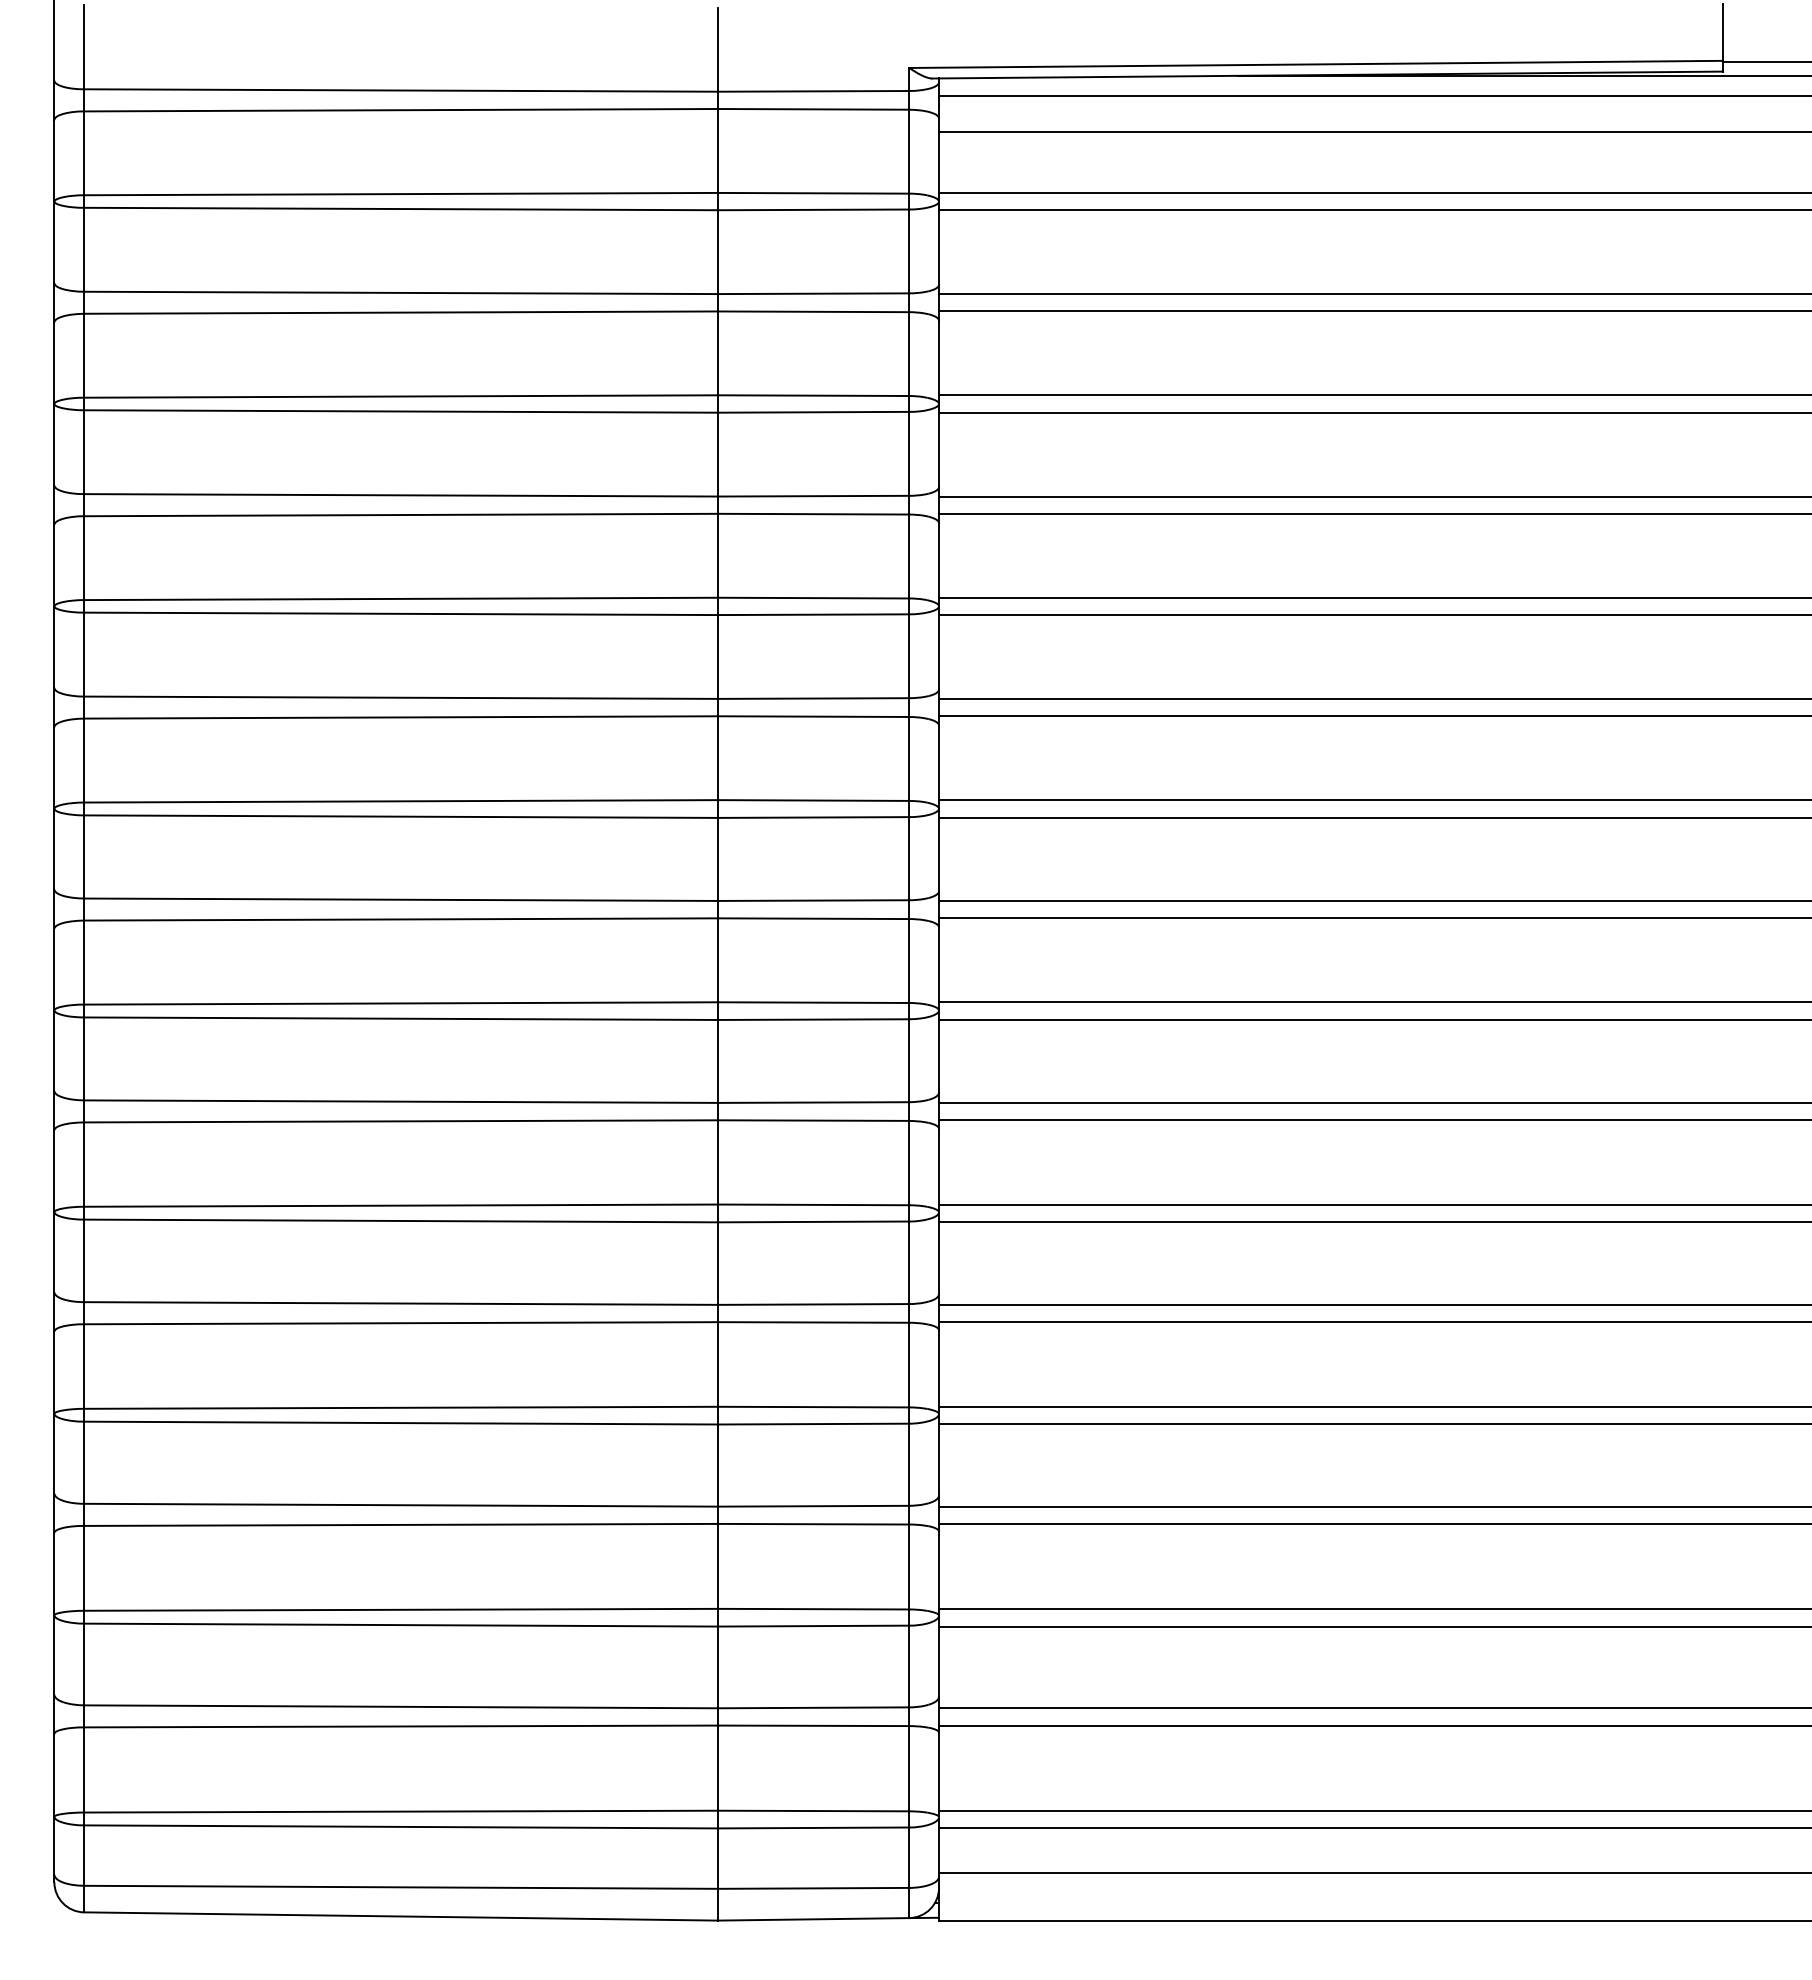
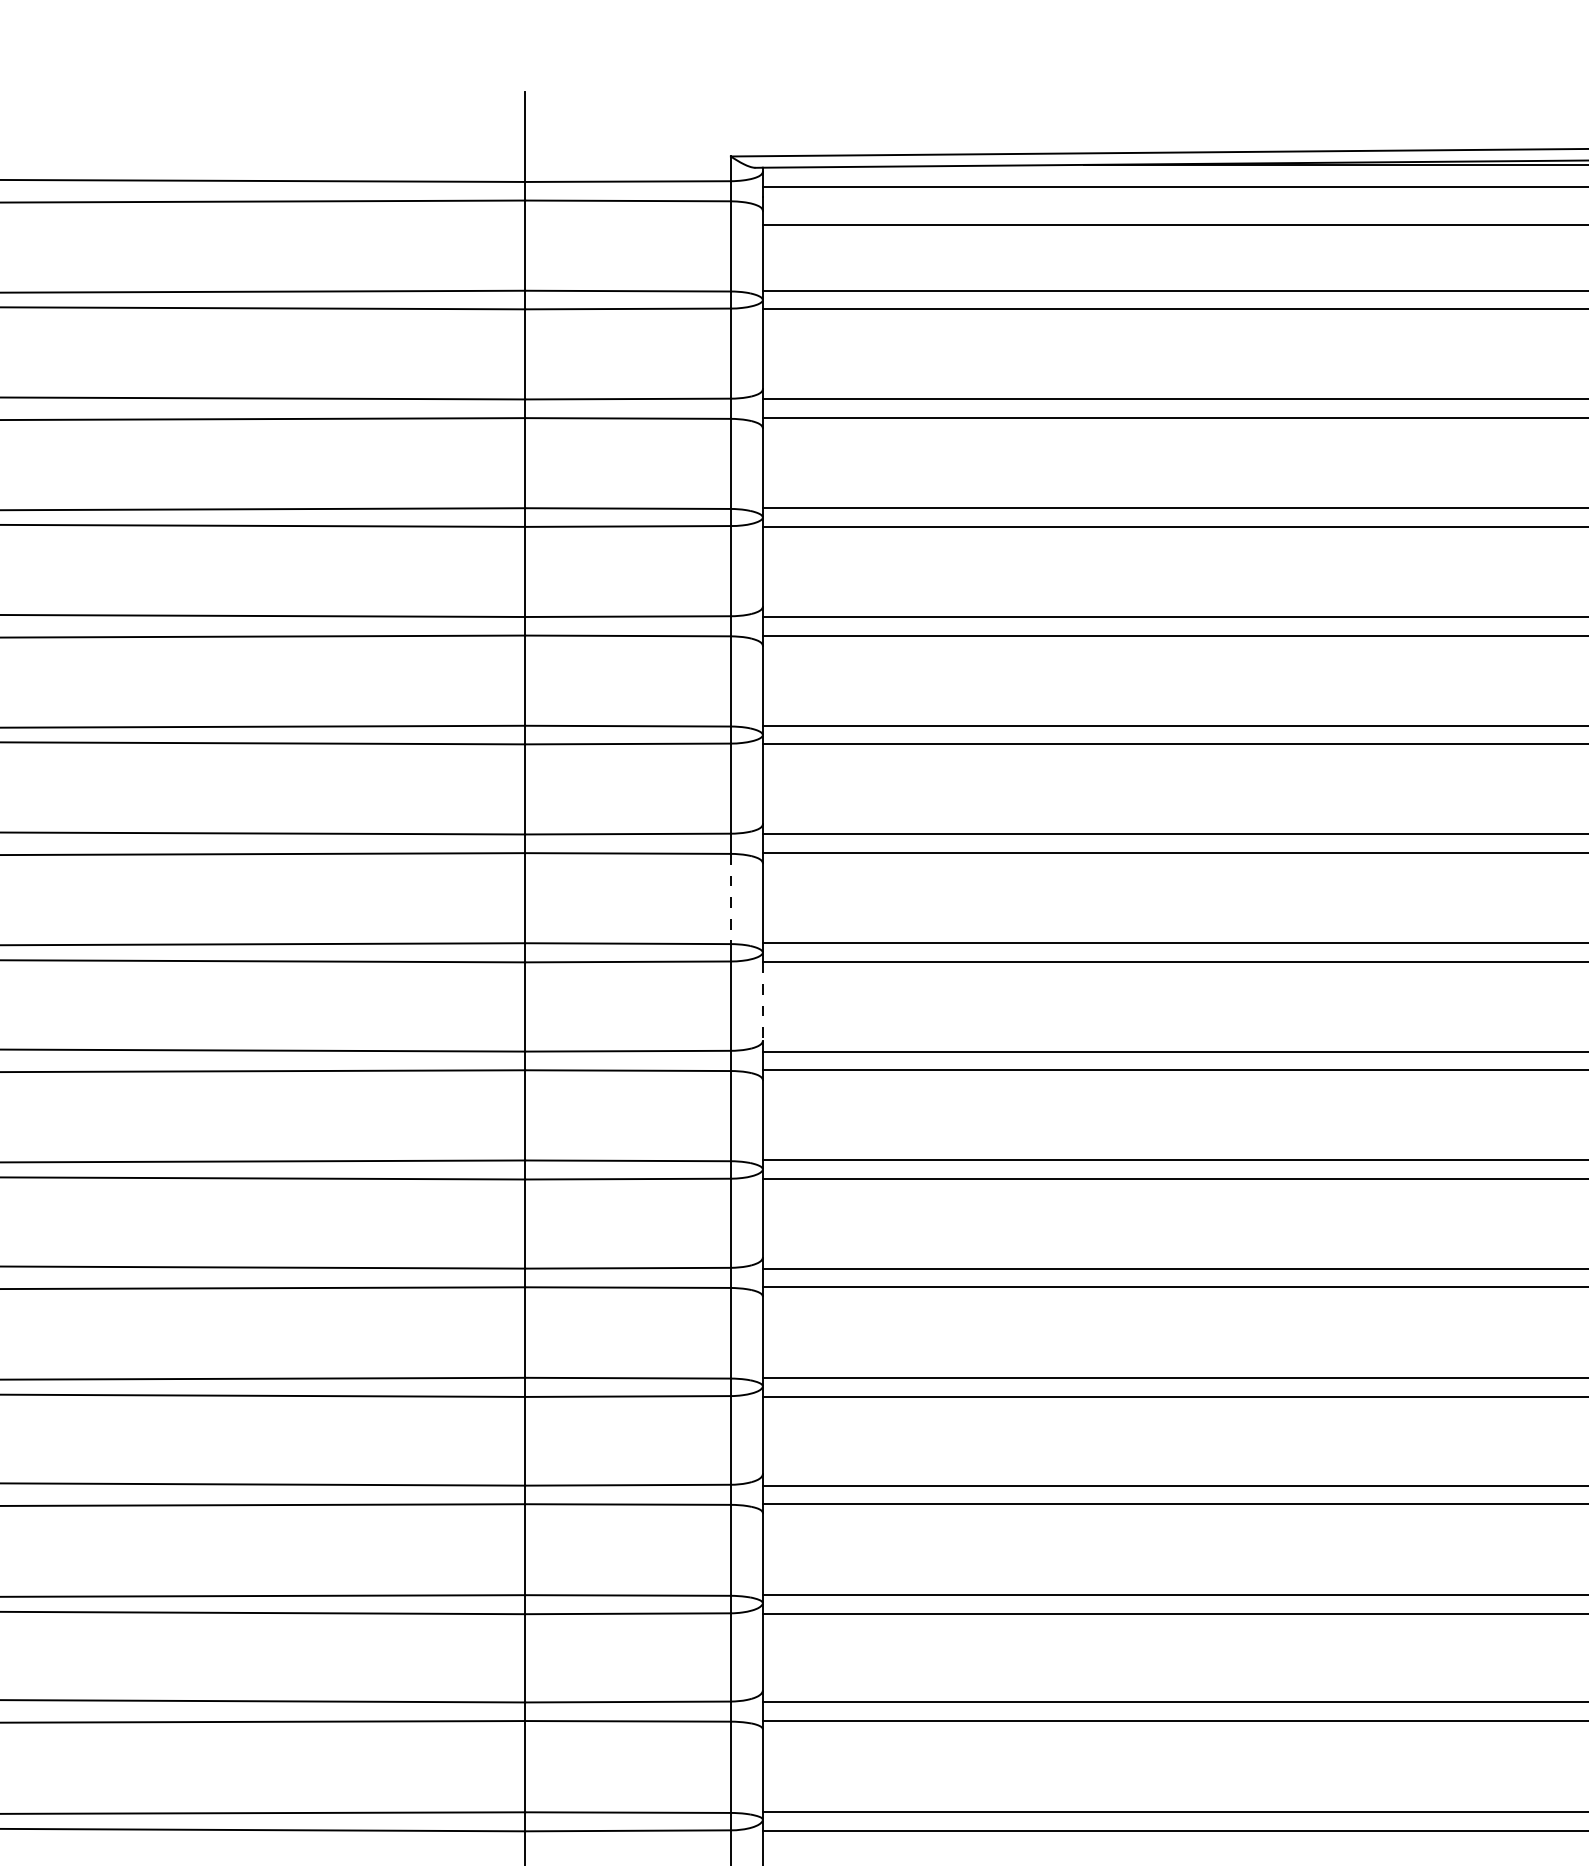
line: (909, 758) -> (731, 898), solid -> dashed
line: (939, 854) -> (763, 1001), solid -> dashed

